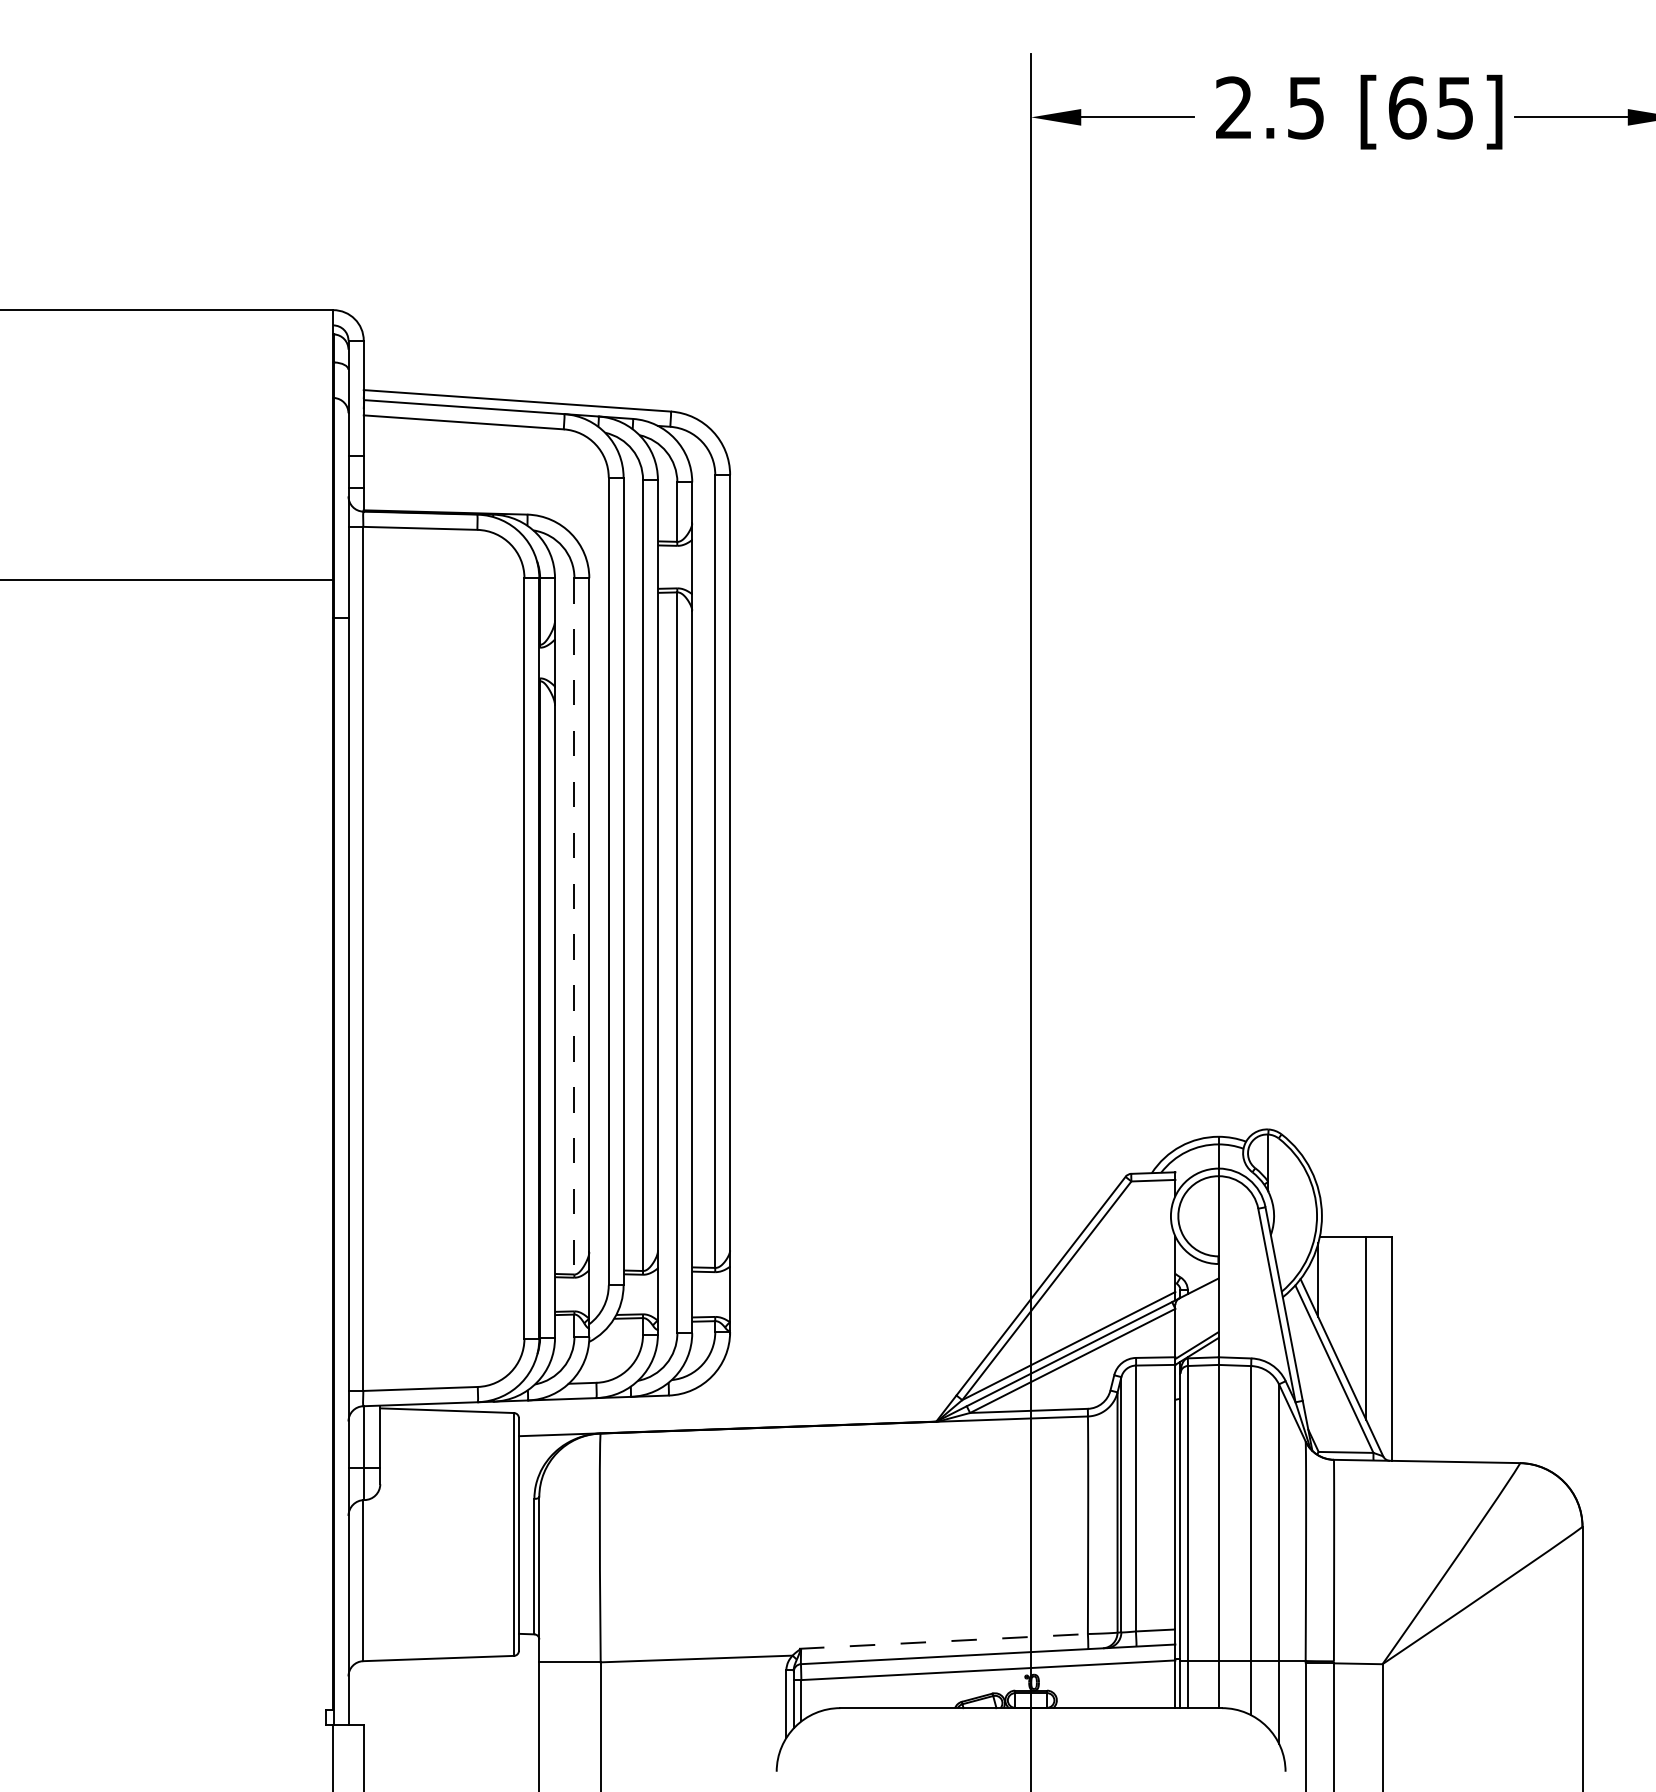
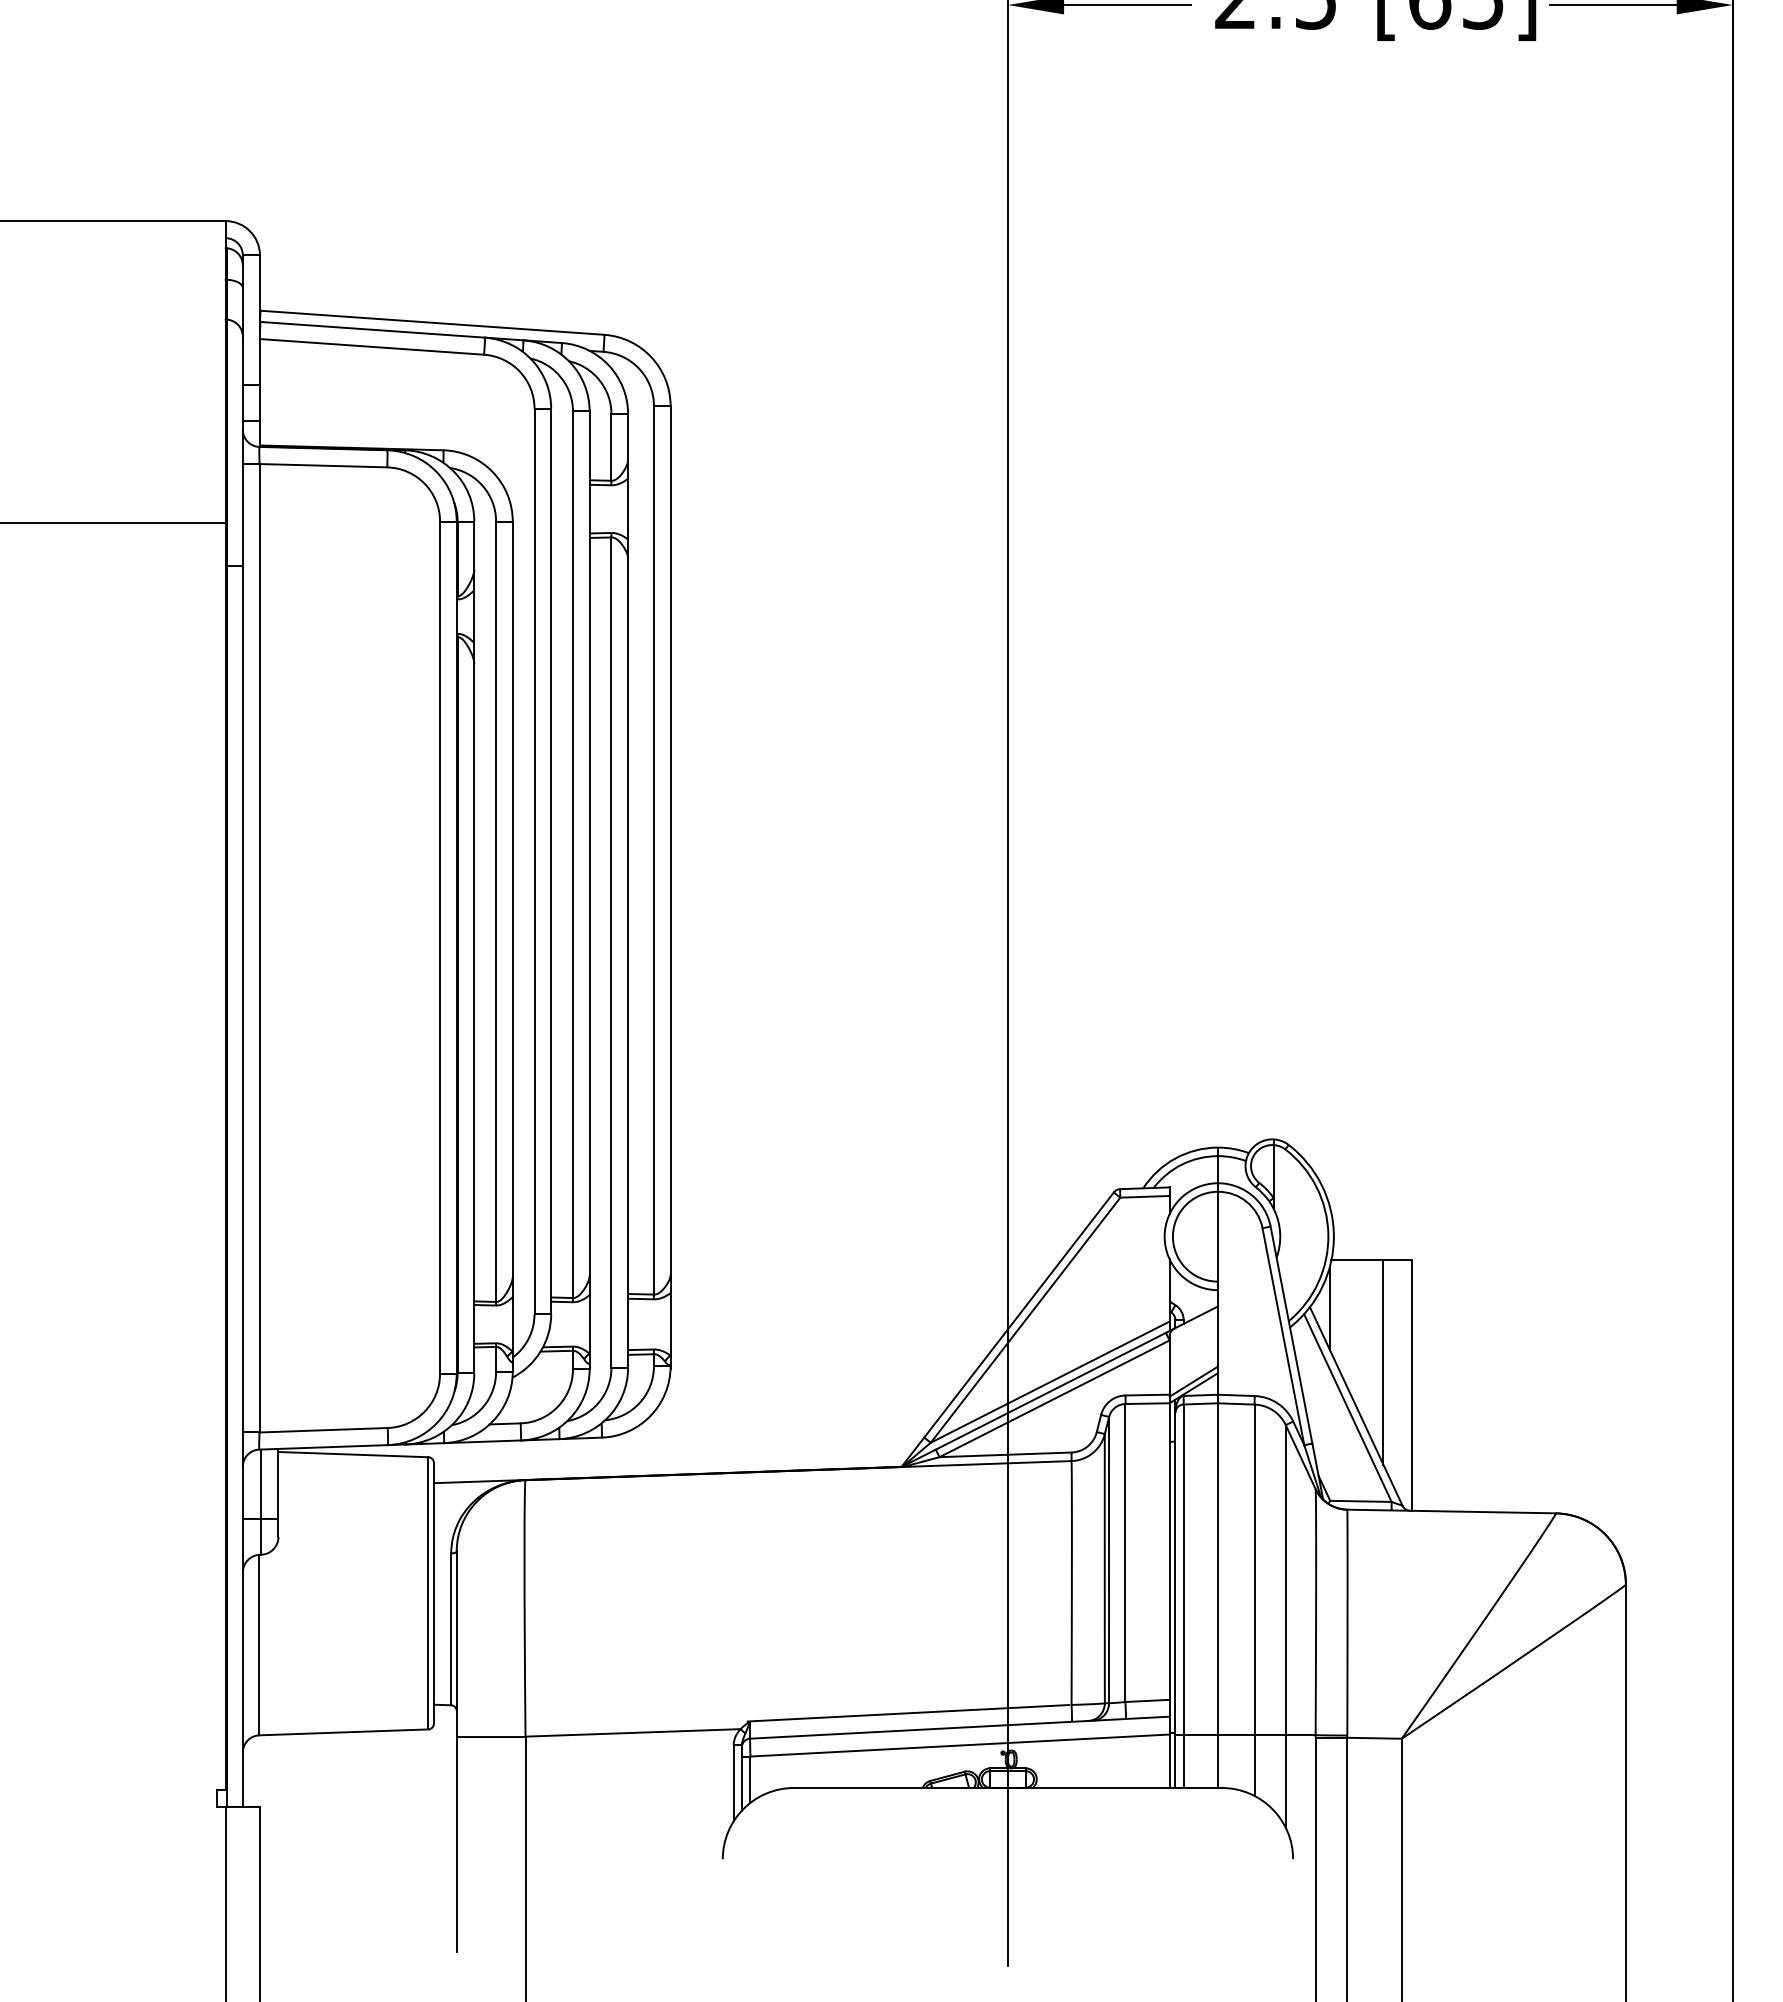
line: (574, 926) -> (496, 911), dashed -> solid
line: (942, 1641) -> (908, 1713), dashed -> solid

